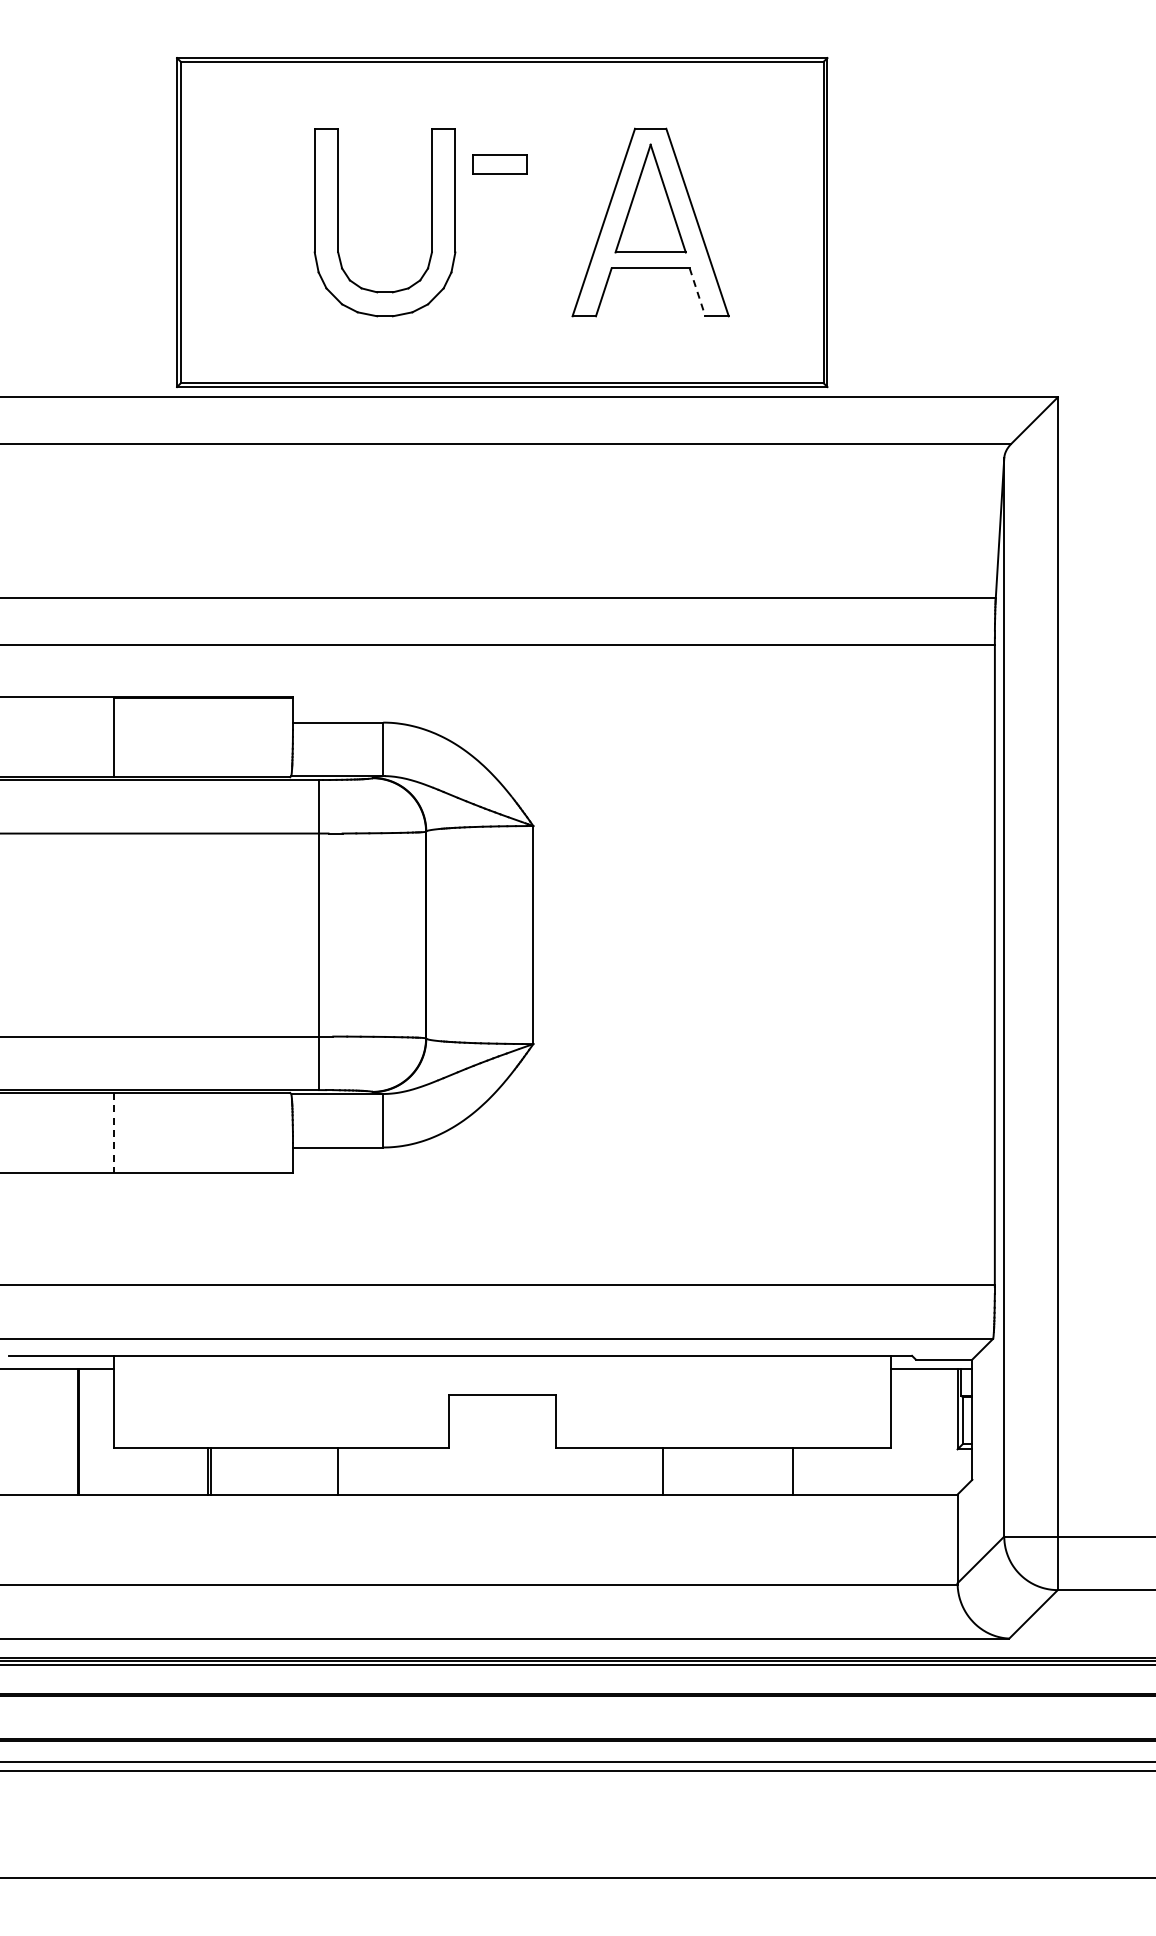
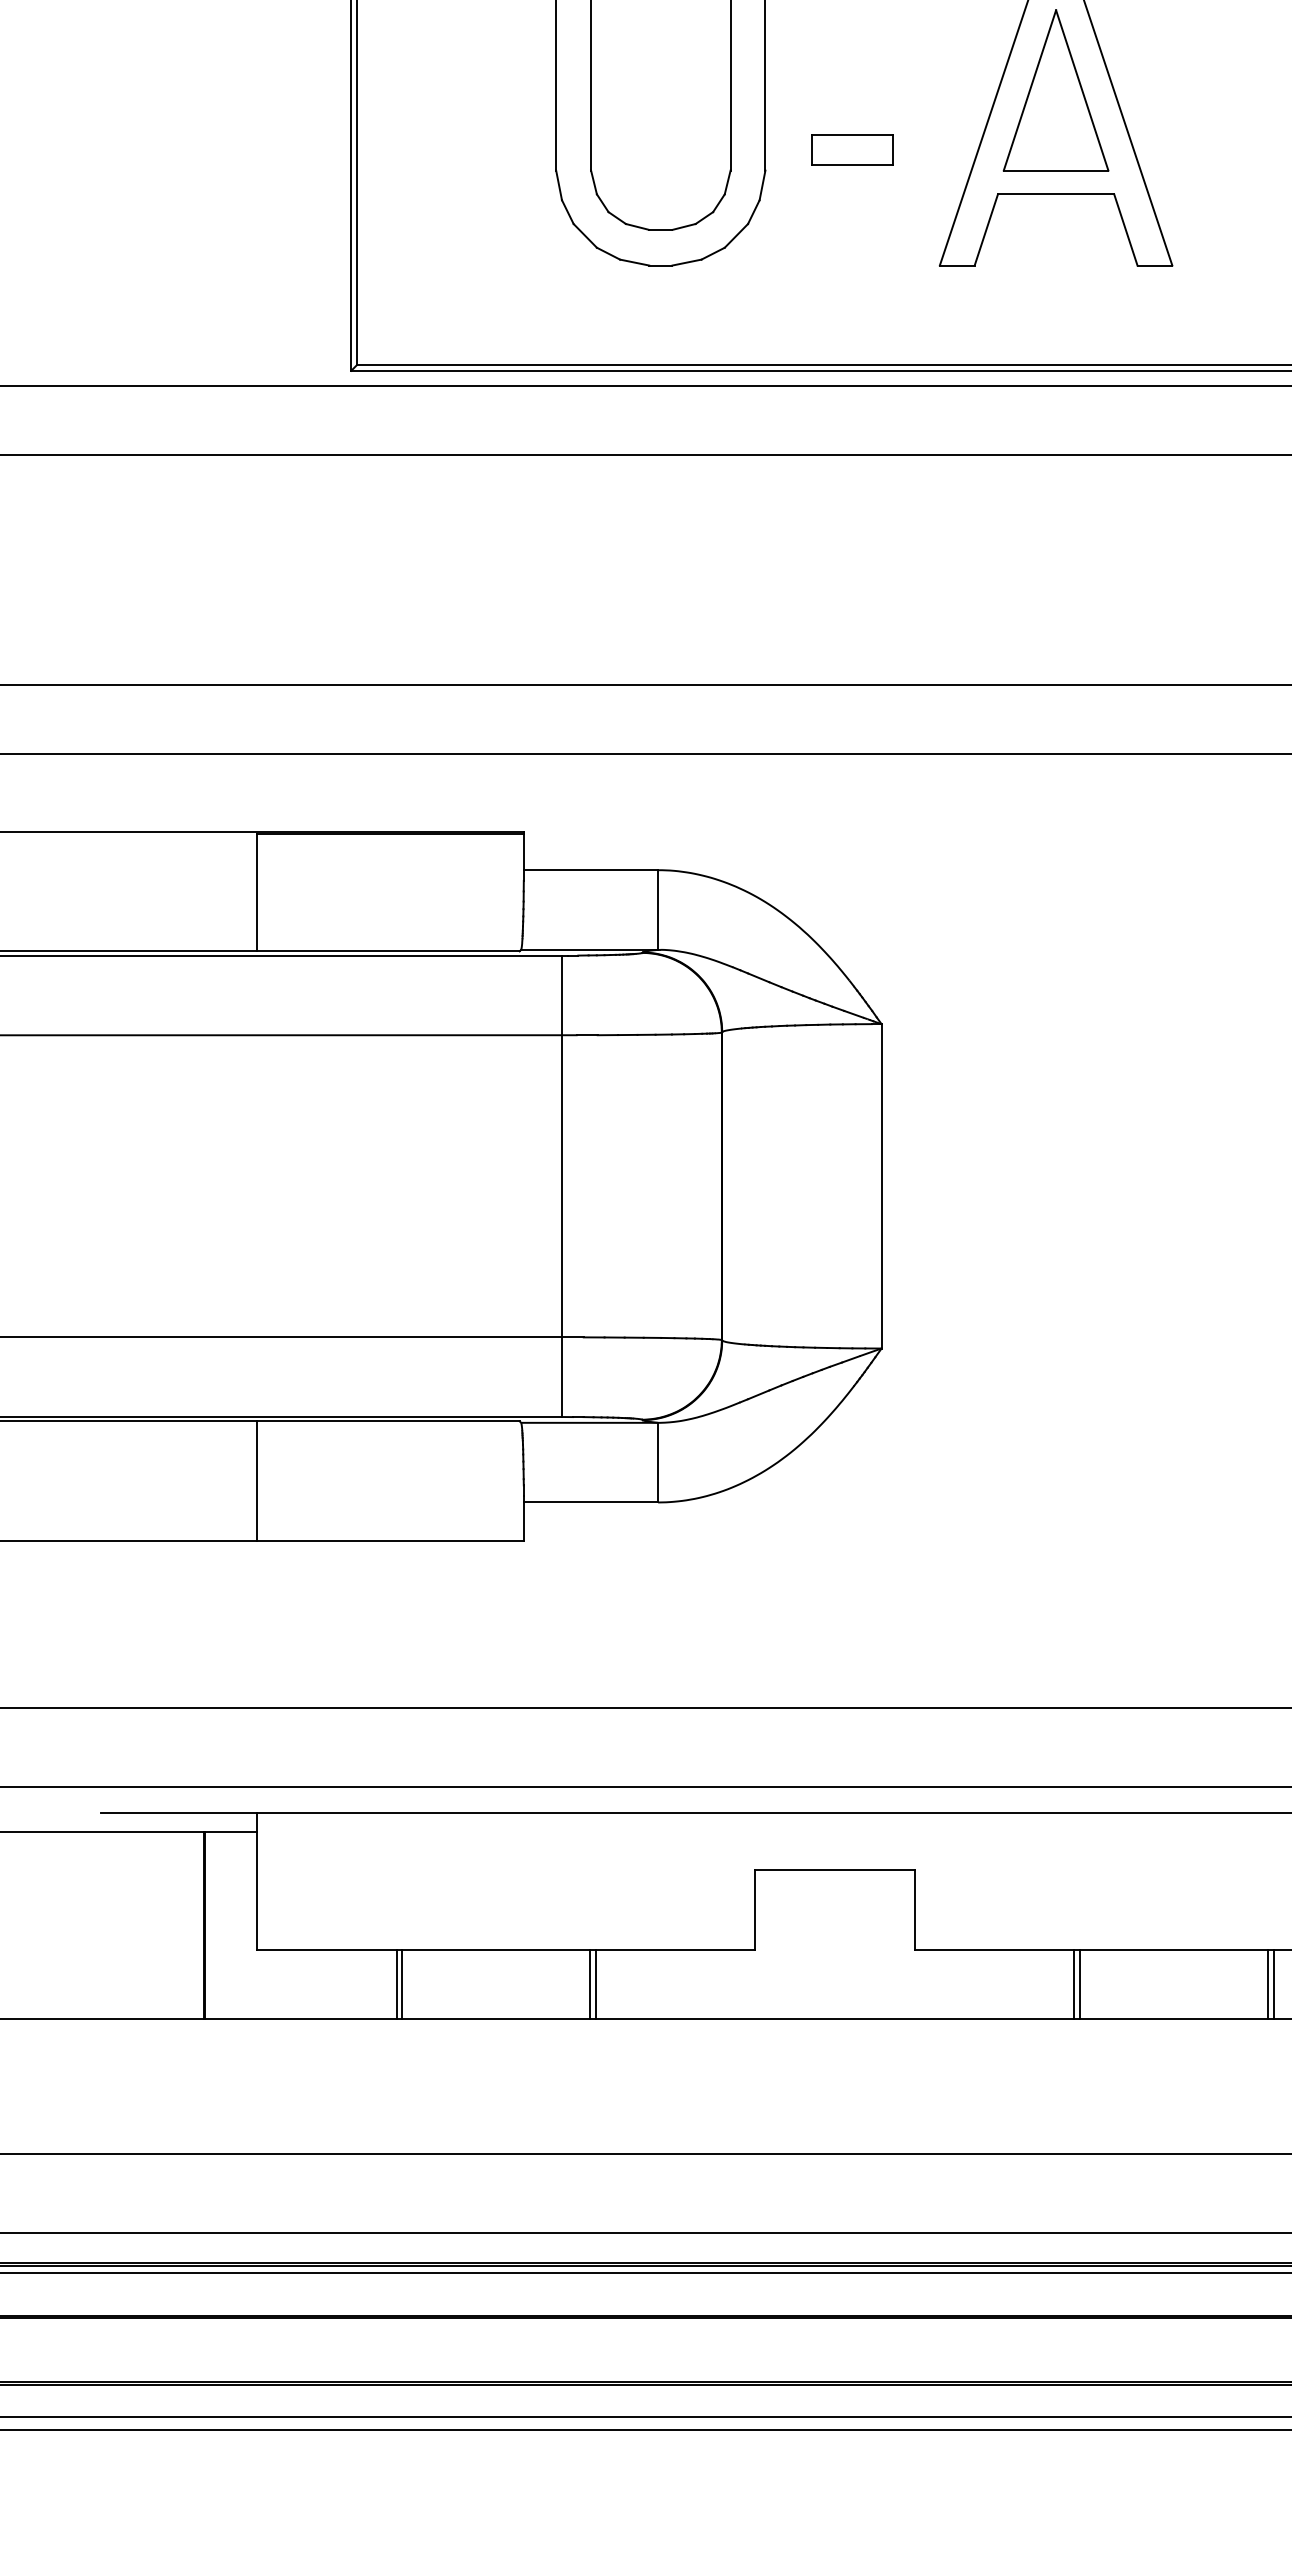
part: (499, 164) -> (851, 149), moved
line: (697, 292) -> (1125, 230), dashed -> solid
line: (113, 1133) -> (256, 1481), dashed -> solid
line: (341, 1471) -> (595, 1984), added
line: (666, 1471) -> (1079, 1984), added
line: (796, 1471) -> (1273, 1984), added

